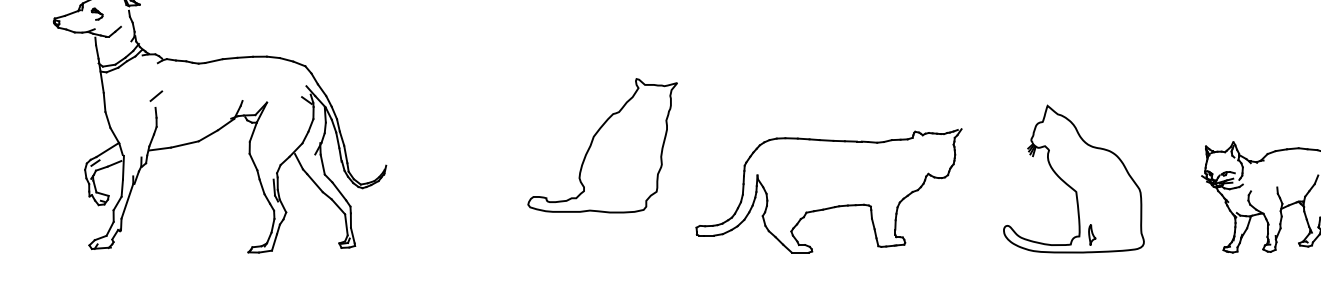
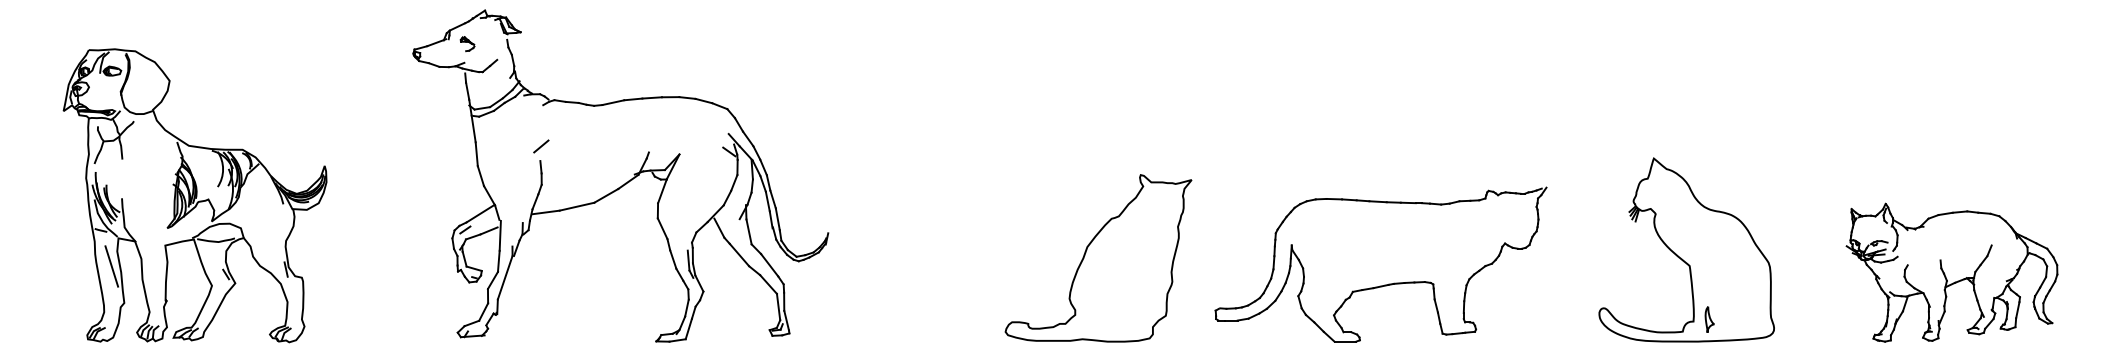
part: (602, 145) -> (1098, 258), moved

